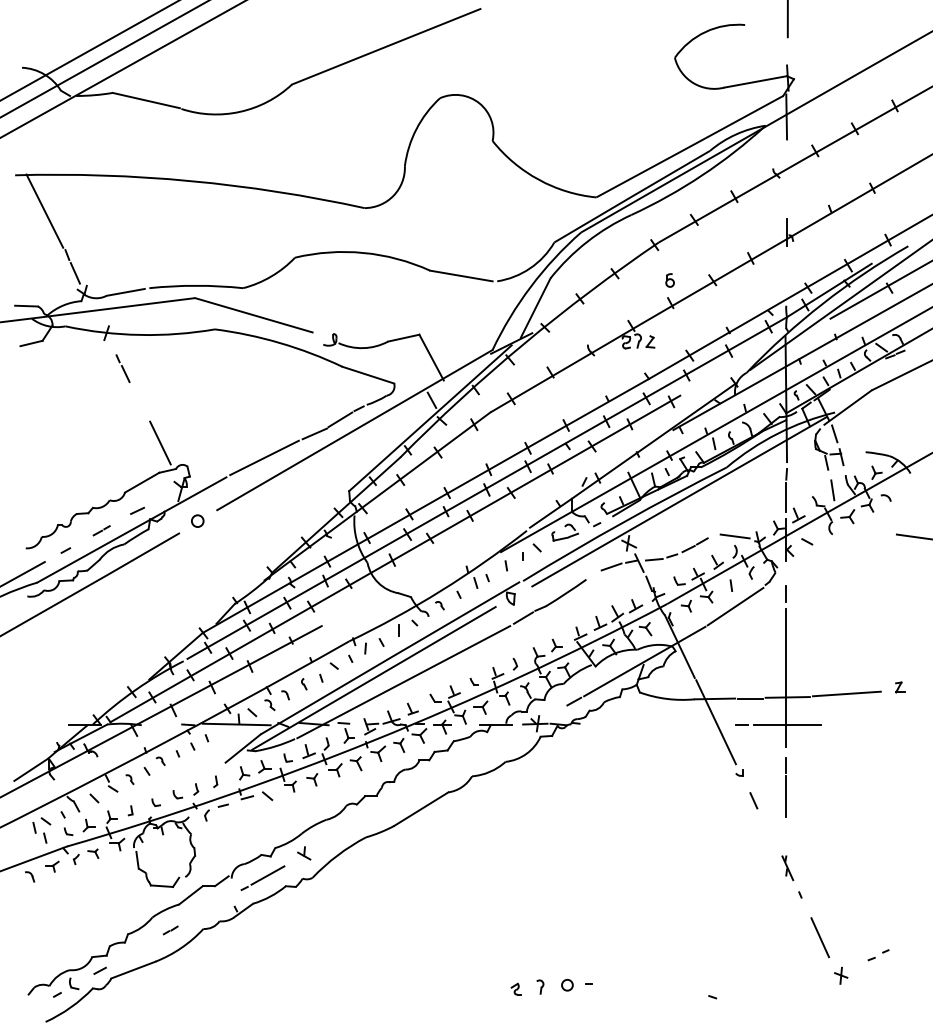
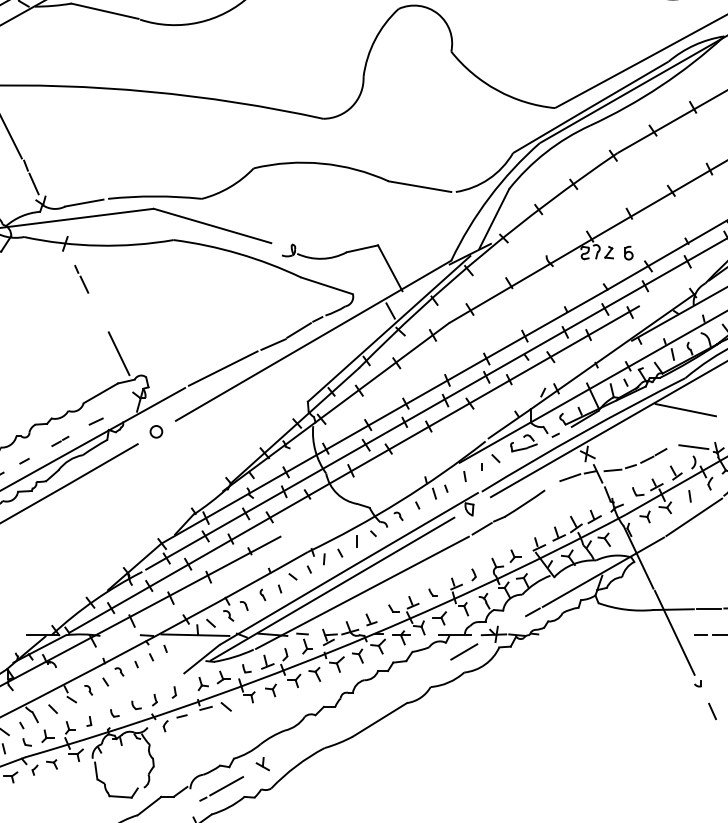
part: (669, 280) -> (628, 253), moved
line: (727, 499) -> (686, 410), added
line: (505, 740) -> (464, 651), added

